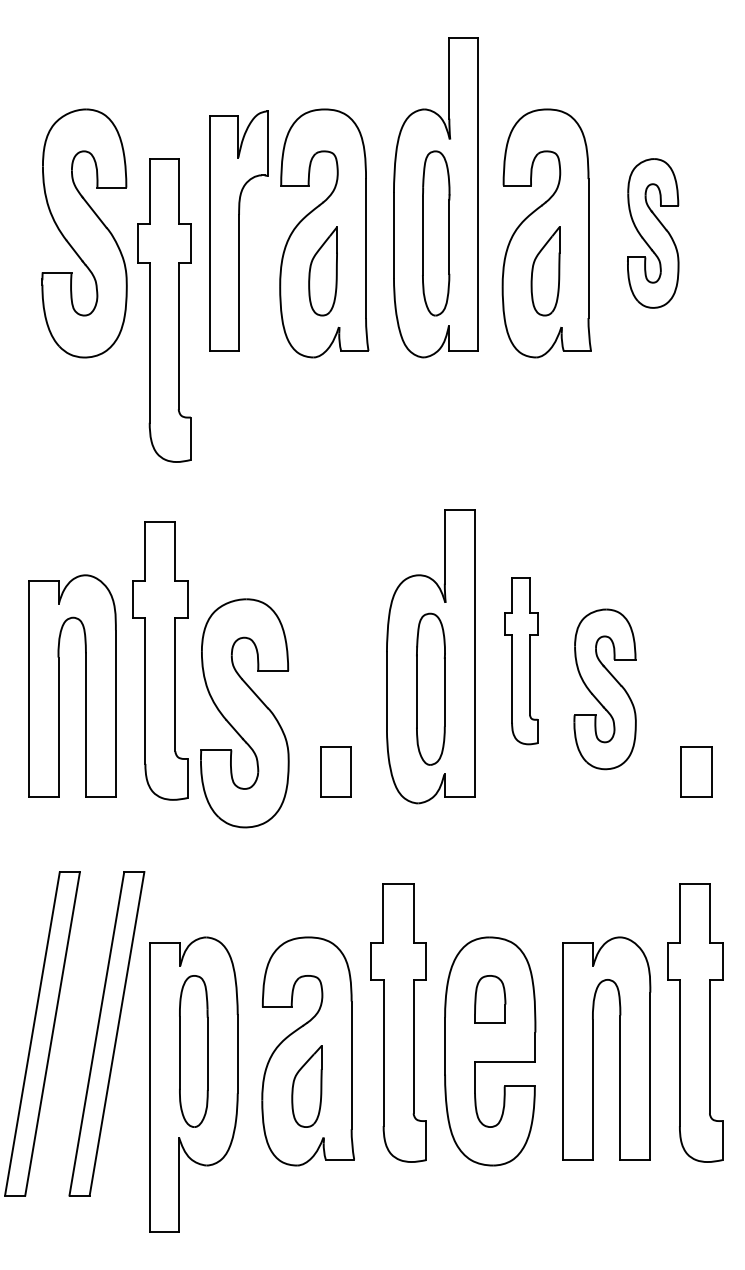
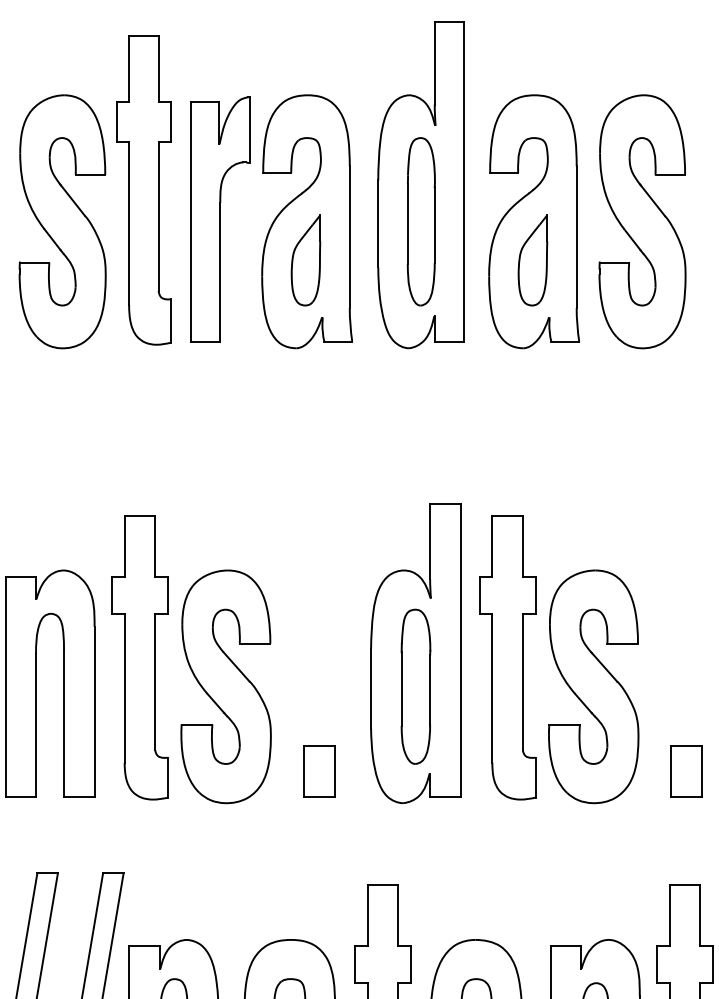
part: (653, 233) -> (643, 221), size x1.67
part: (164, 310) -> (144, 190), moved
part: (521, 660) -> (508, 657), size x1.67
part: (604, 689) -> (593, 686), size x1.43
part: (244, 713) -> (225, 686), moved

